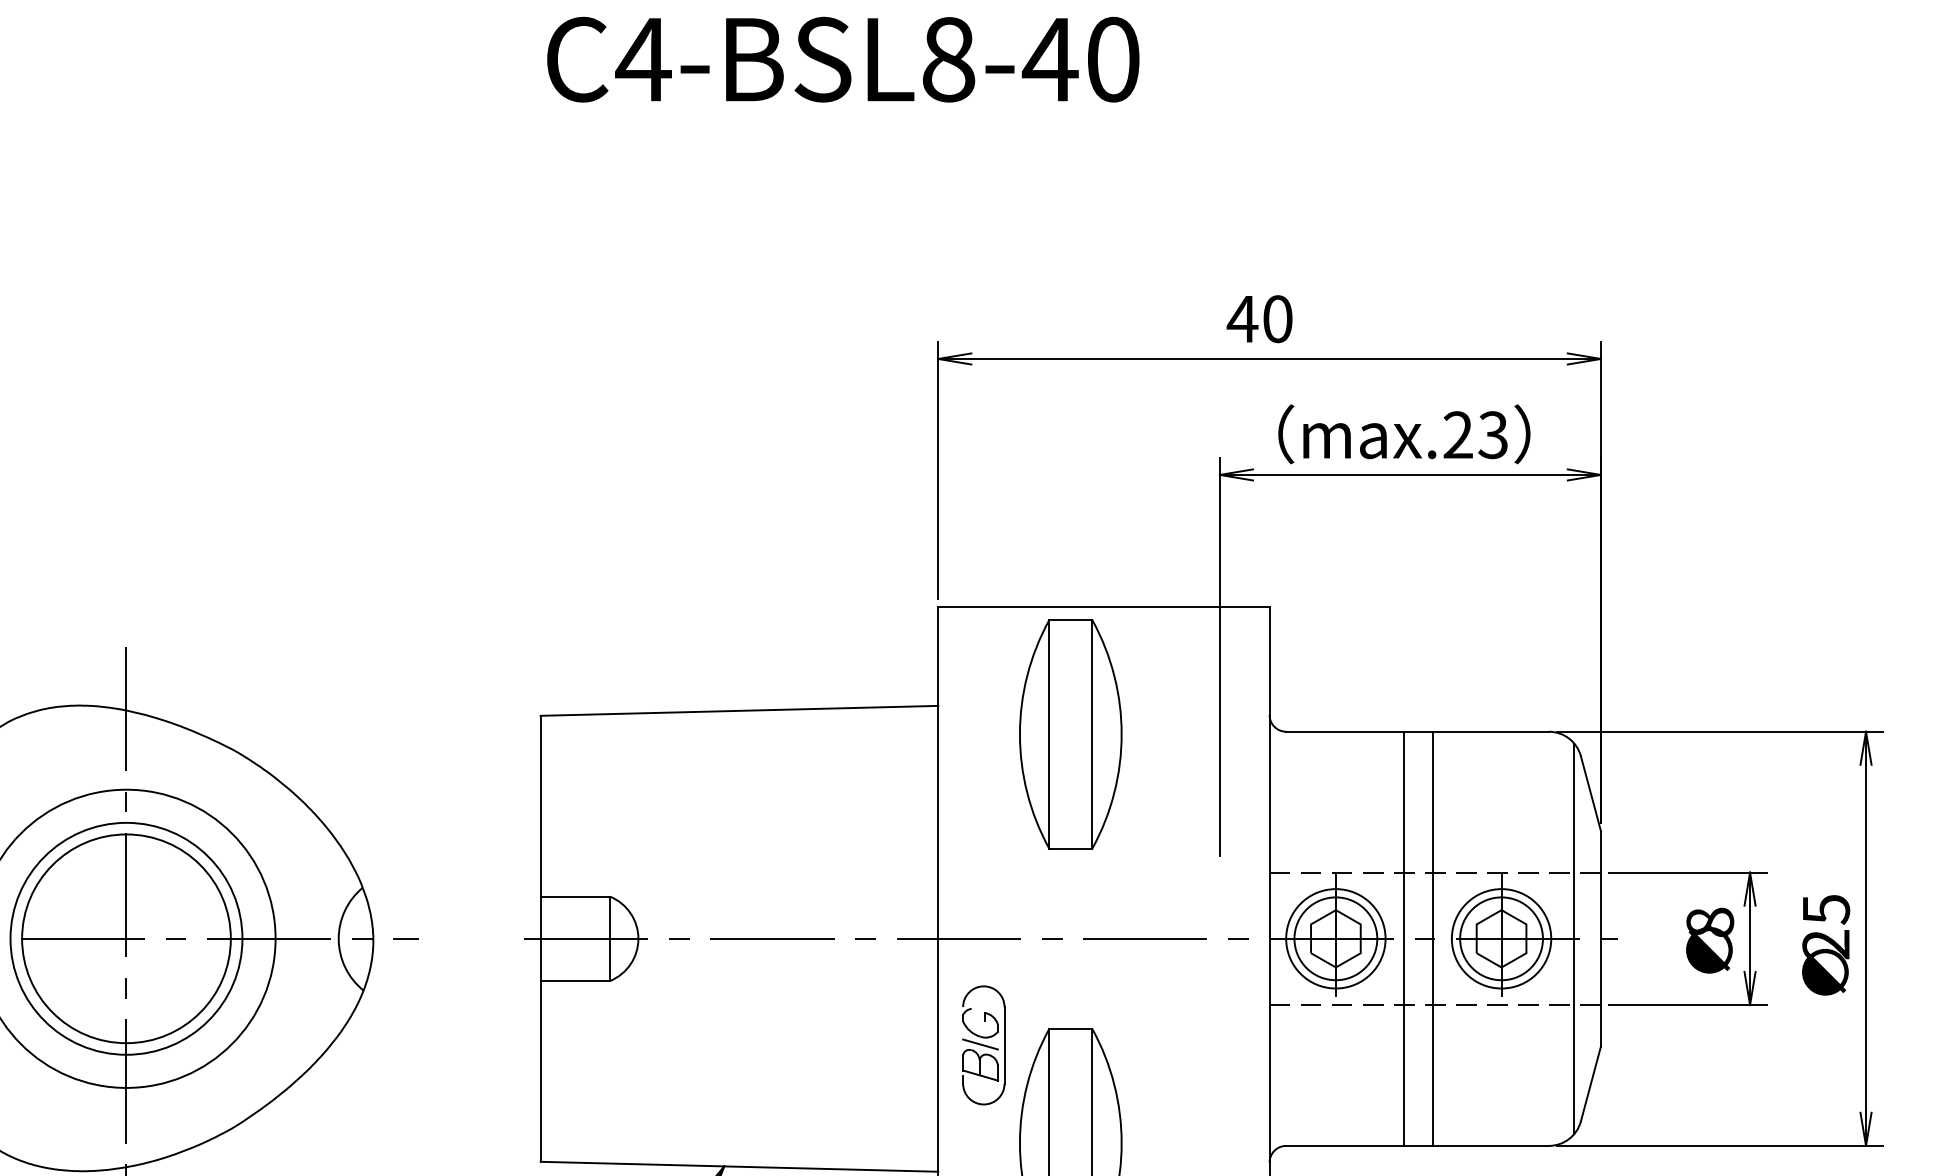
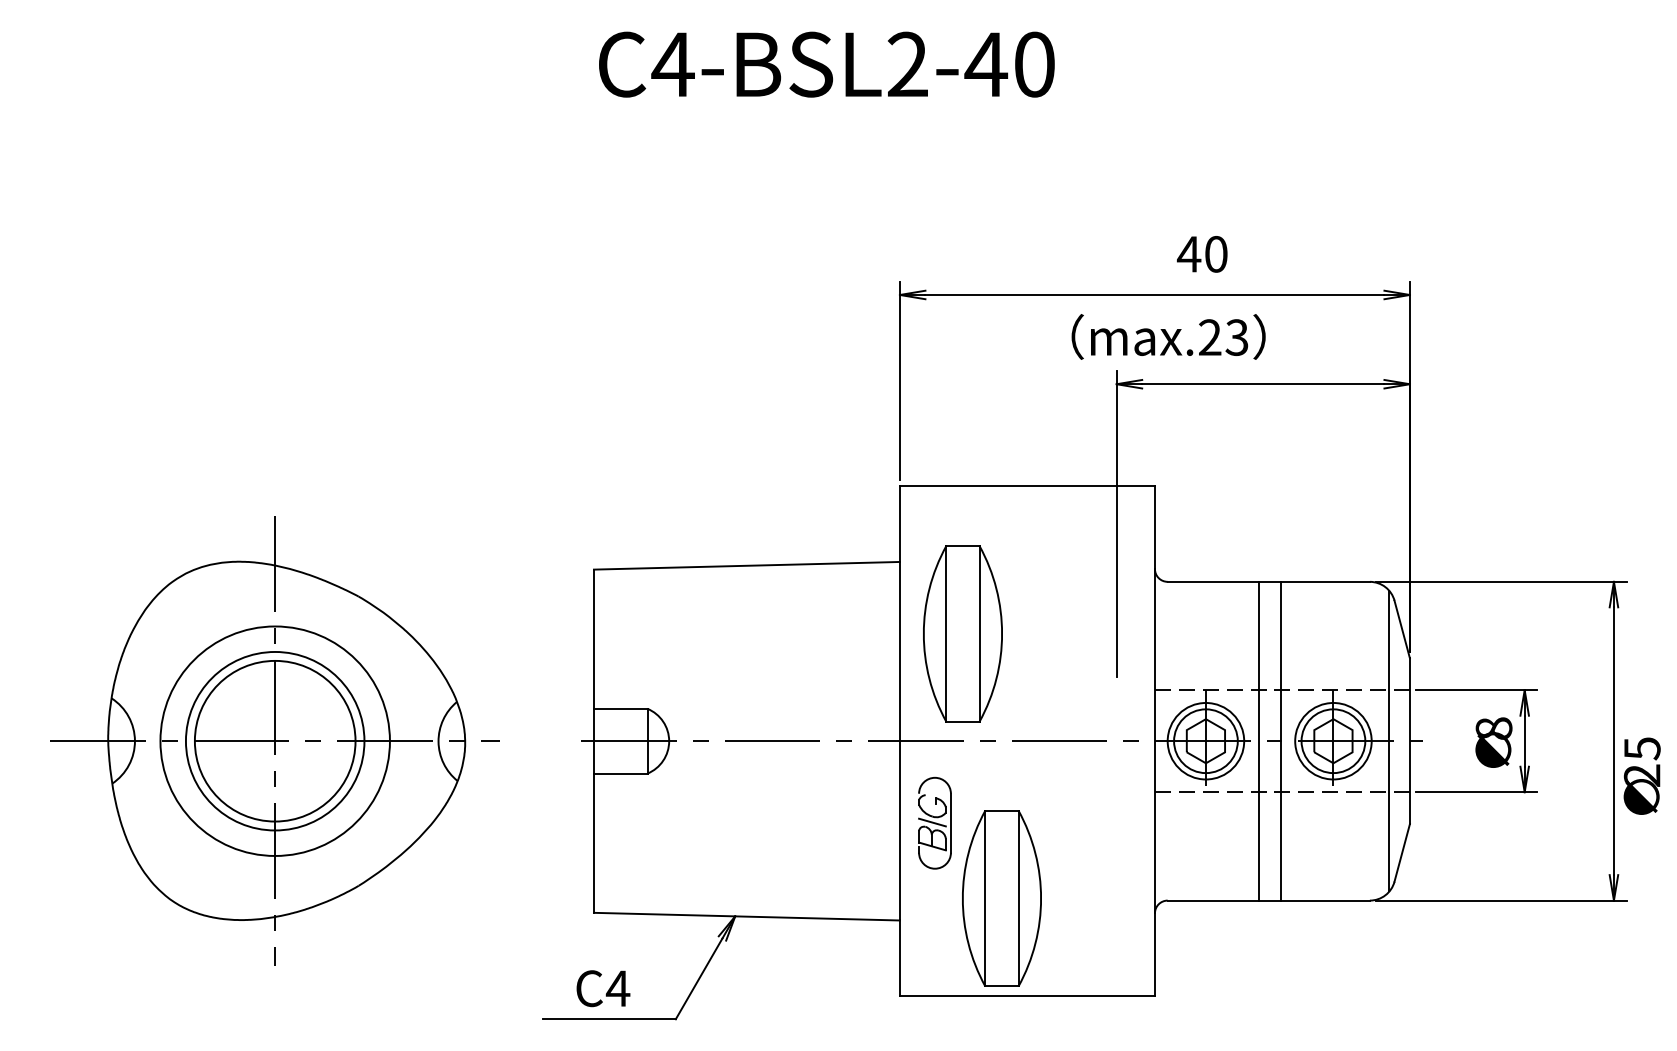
text: (948, 59) -> (907, 64), C4-BSL8-40 -> C4-BSL2-40
text: (1259, 319) -> (1202, 254), moved
text: (1404, 433) -> (1168, 336), moved
part: (1070, 733) -> (962, 633), moved
text: (1825, 944) -> (1641, 775), moved

